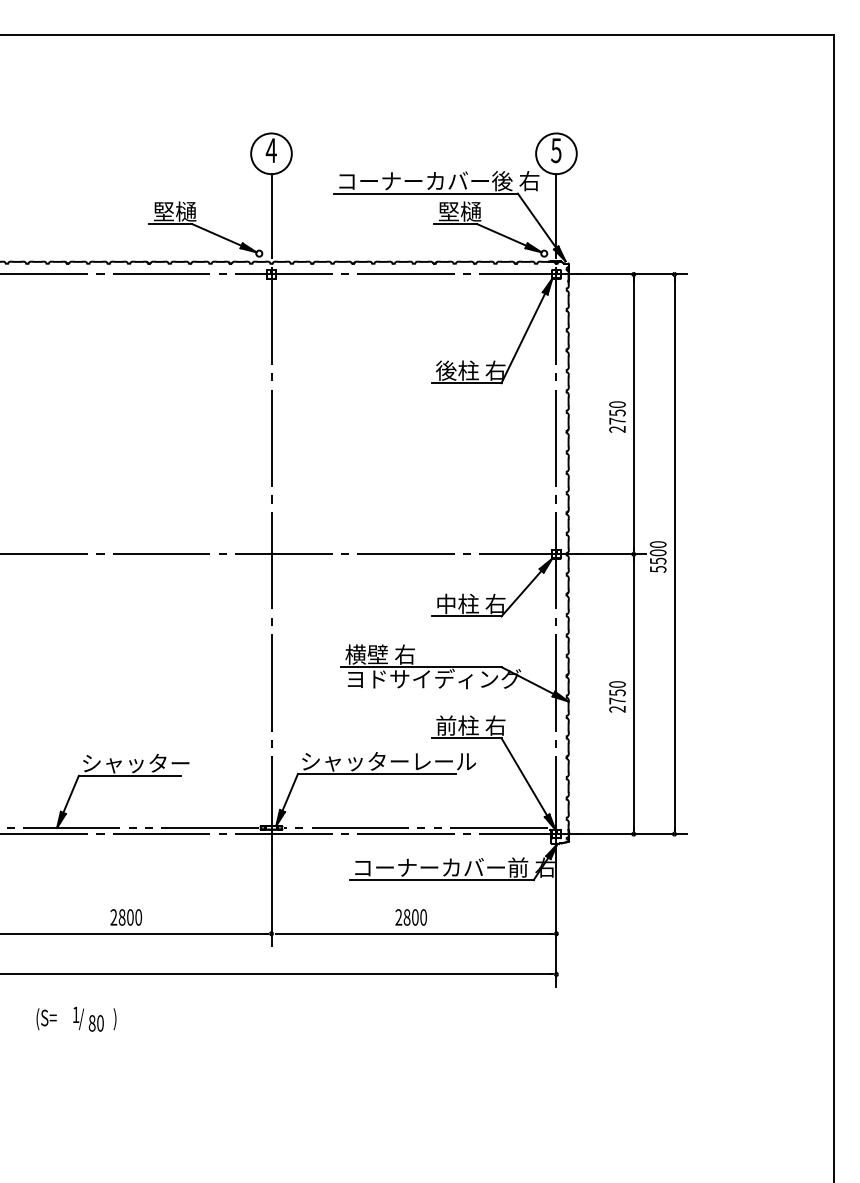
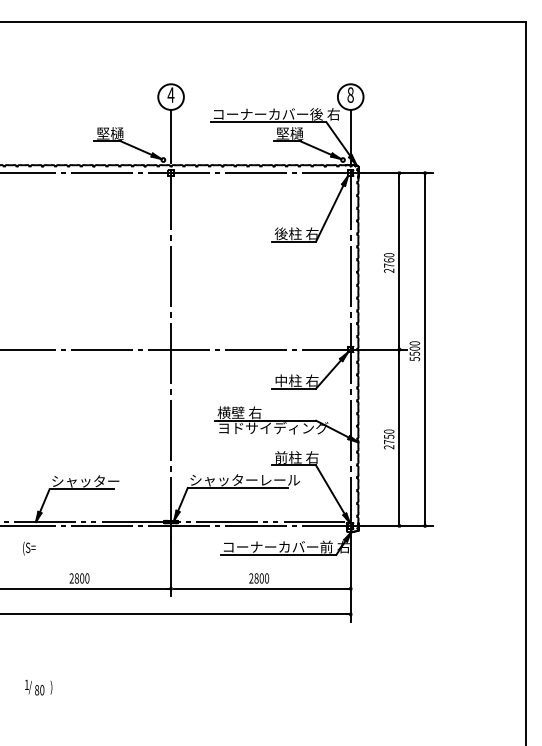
text: (556, 149) -> (350, 94), 5 -> 8
text: (617, 413) -> (389, 260), 2750 -> 2760
text: (46, 1019) -> (29, 548), moved
text: (94, 1019) -> (38, 687), moved

